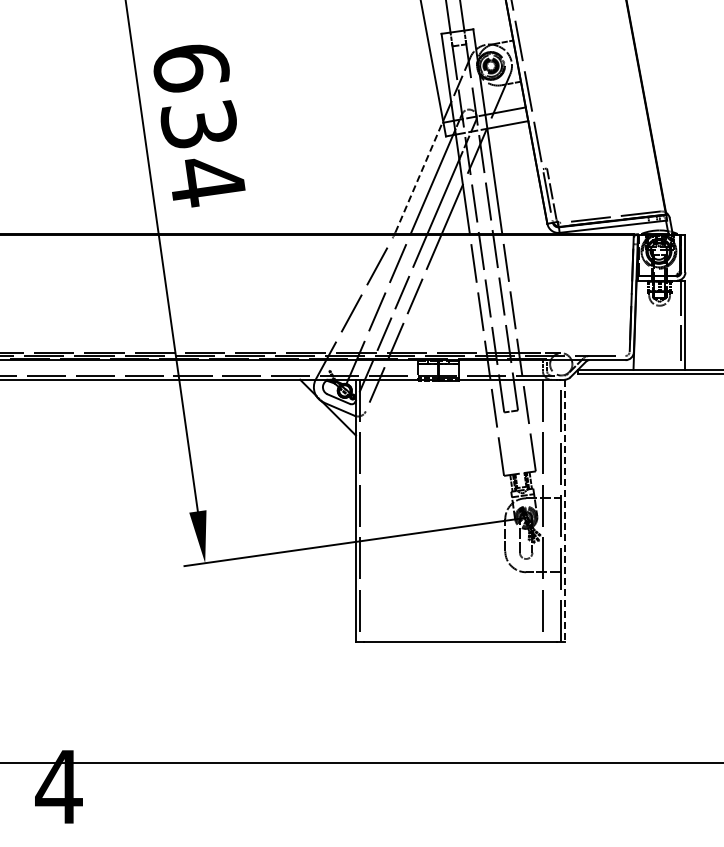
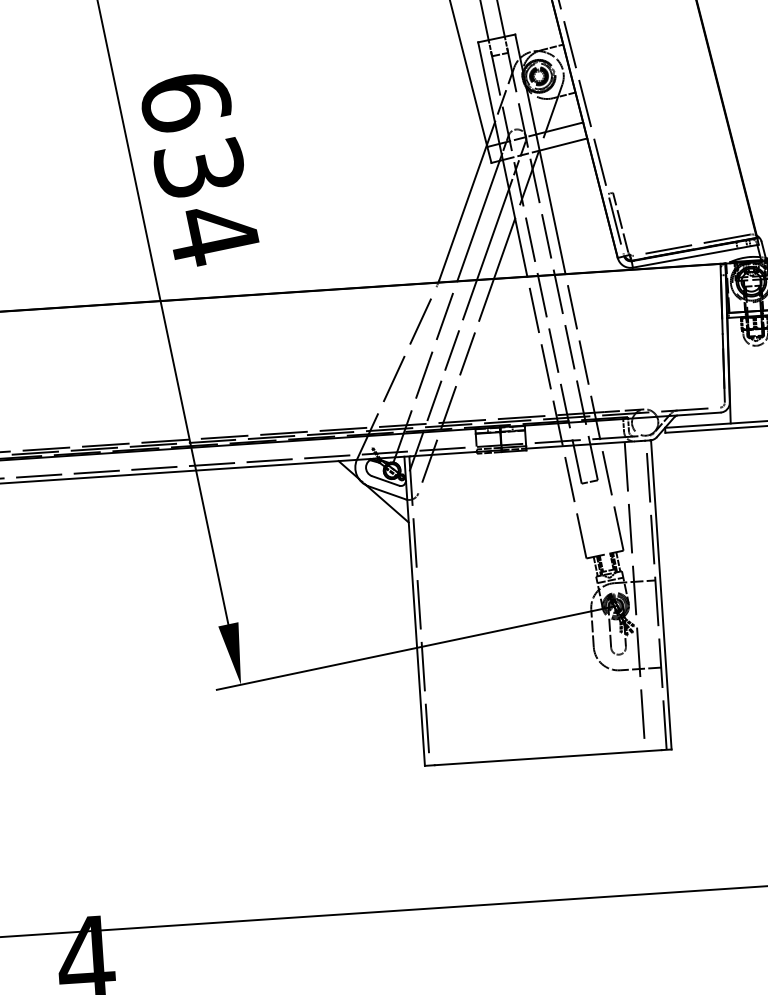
line: (419, 176) -> (463, 212), dashed -> solid
line: (565, 511) -> (661, 595), dashed -> solid

